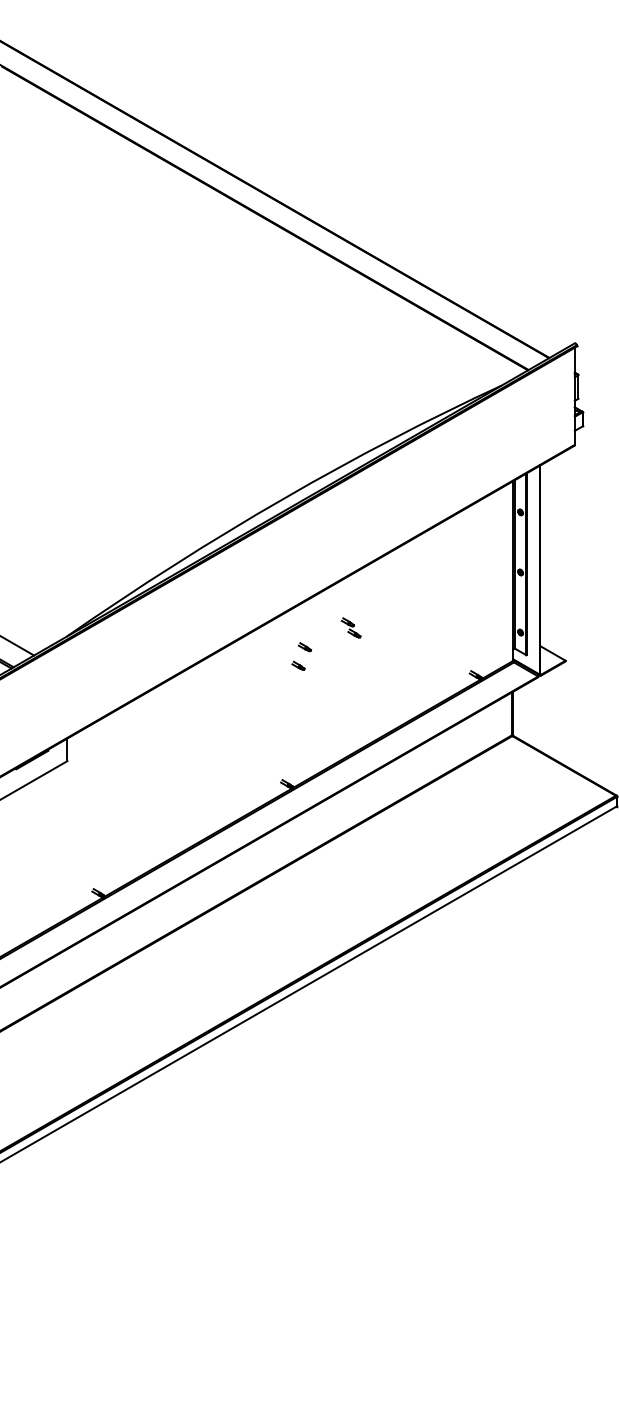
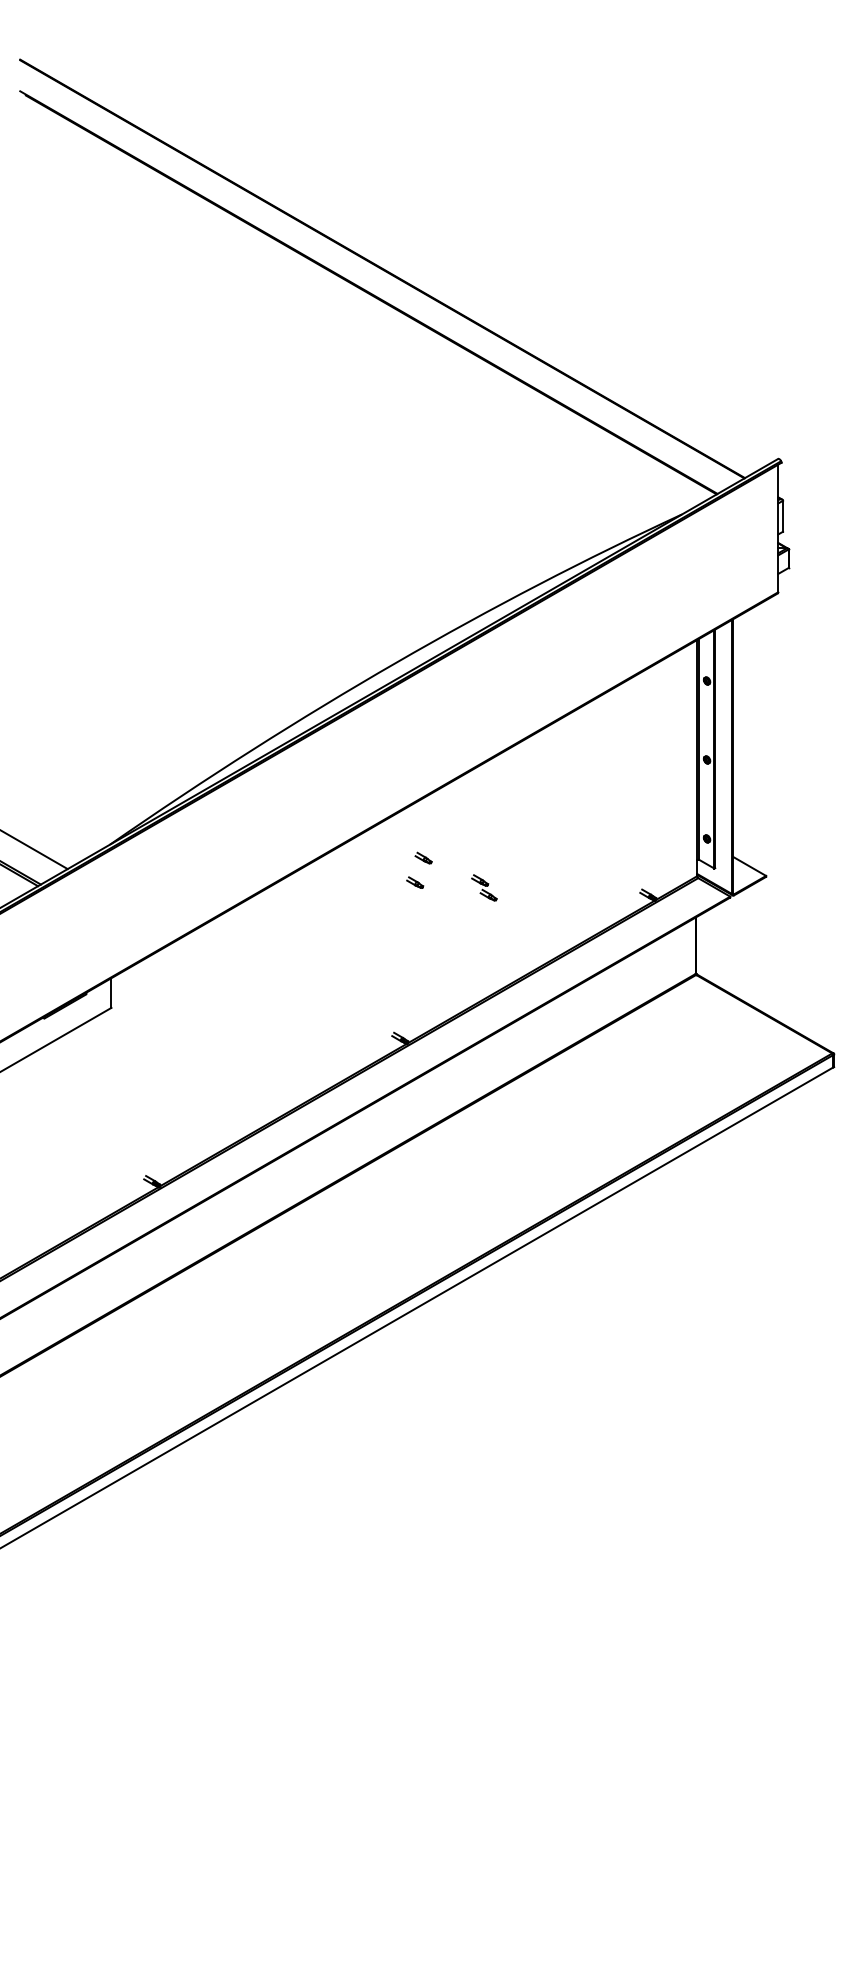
part: (351, 627) -> (484, 887), moved

